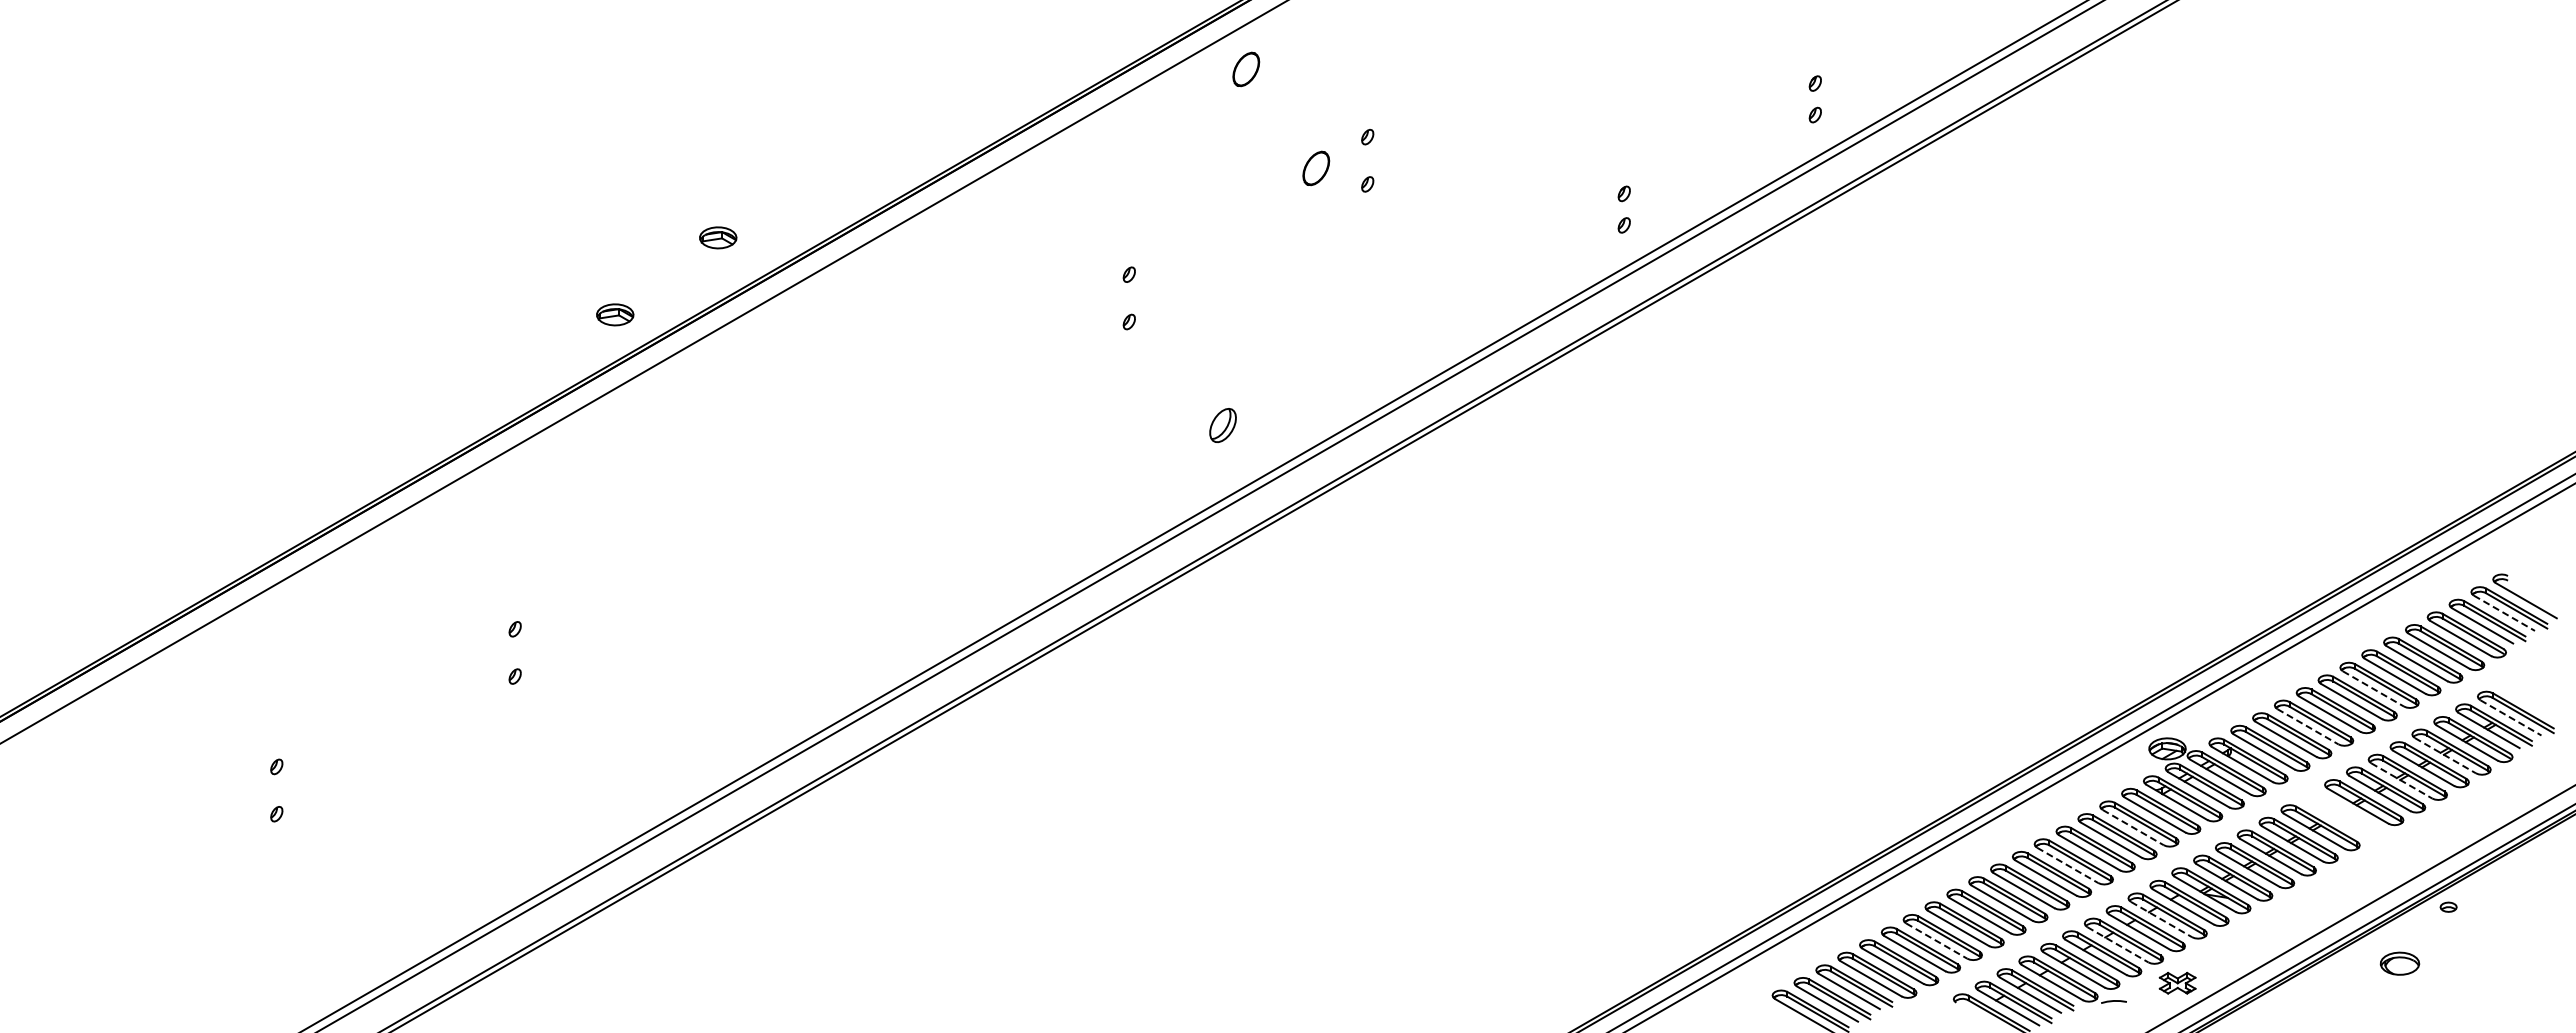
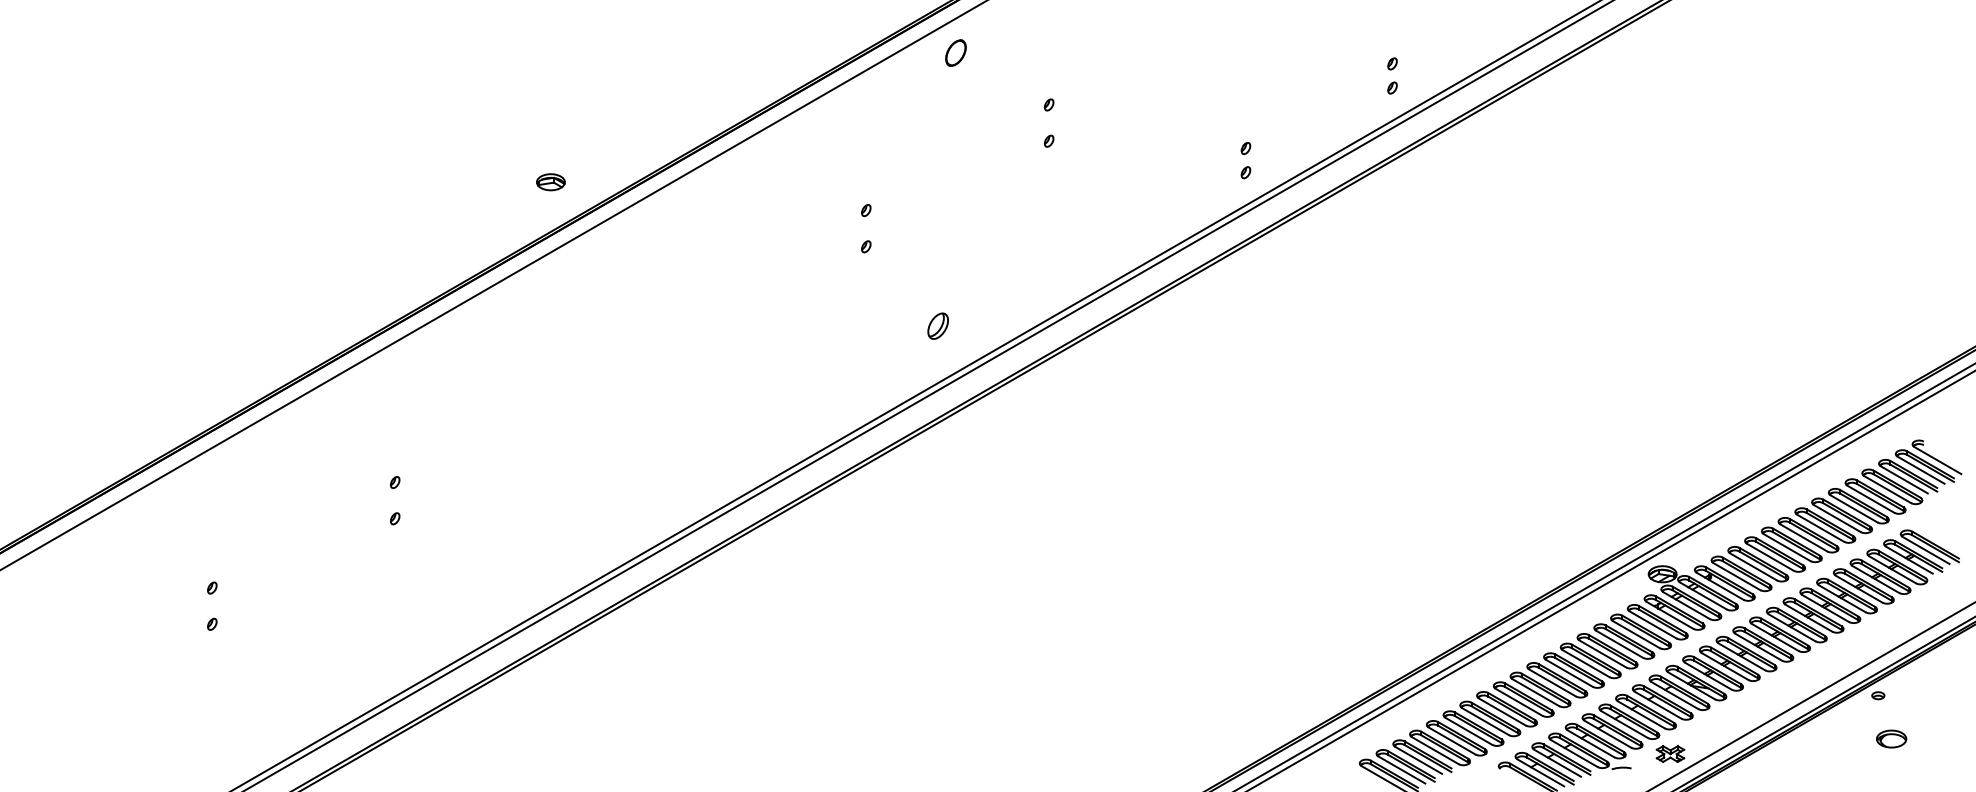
part: (1316, 168) -> (1009, 129), removed
part: (615, 314) -> (472, 241), removed
line: (2504, 613) -> (1921, 470), dashed -> solid
line: (2373, 689) -> (1820, 528), dashed -> solid
line: (2511, 718) -> (1926, 550), dashed -> solid
line: (2308, 726) -> (1770, 557), dashed -> solid
line: (2445, 755) -> (1875, 579), dashed -> solid
line: (2402, 781) -> (1842, 599), dashed -> solid
part: (2342, 814) -> (1796, 624), added
line: (2133, 827) -> (1636, 634), dashed -> solid
line: (2068, 865) -> (1586, 663), dashed -> solid
line: (2161, 919) -> (1658, 705), dashed -> solid
line: (1937, 941) -> (1486, 722), dashed -> solid
line: (2118, 945) -> (1625, 725), dashed -> solid
part: (2399, 963) -> (1891, 738), moved

